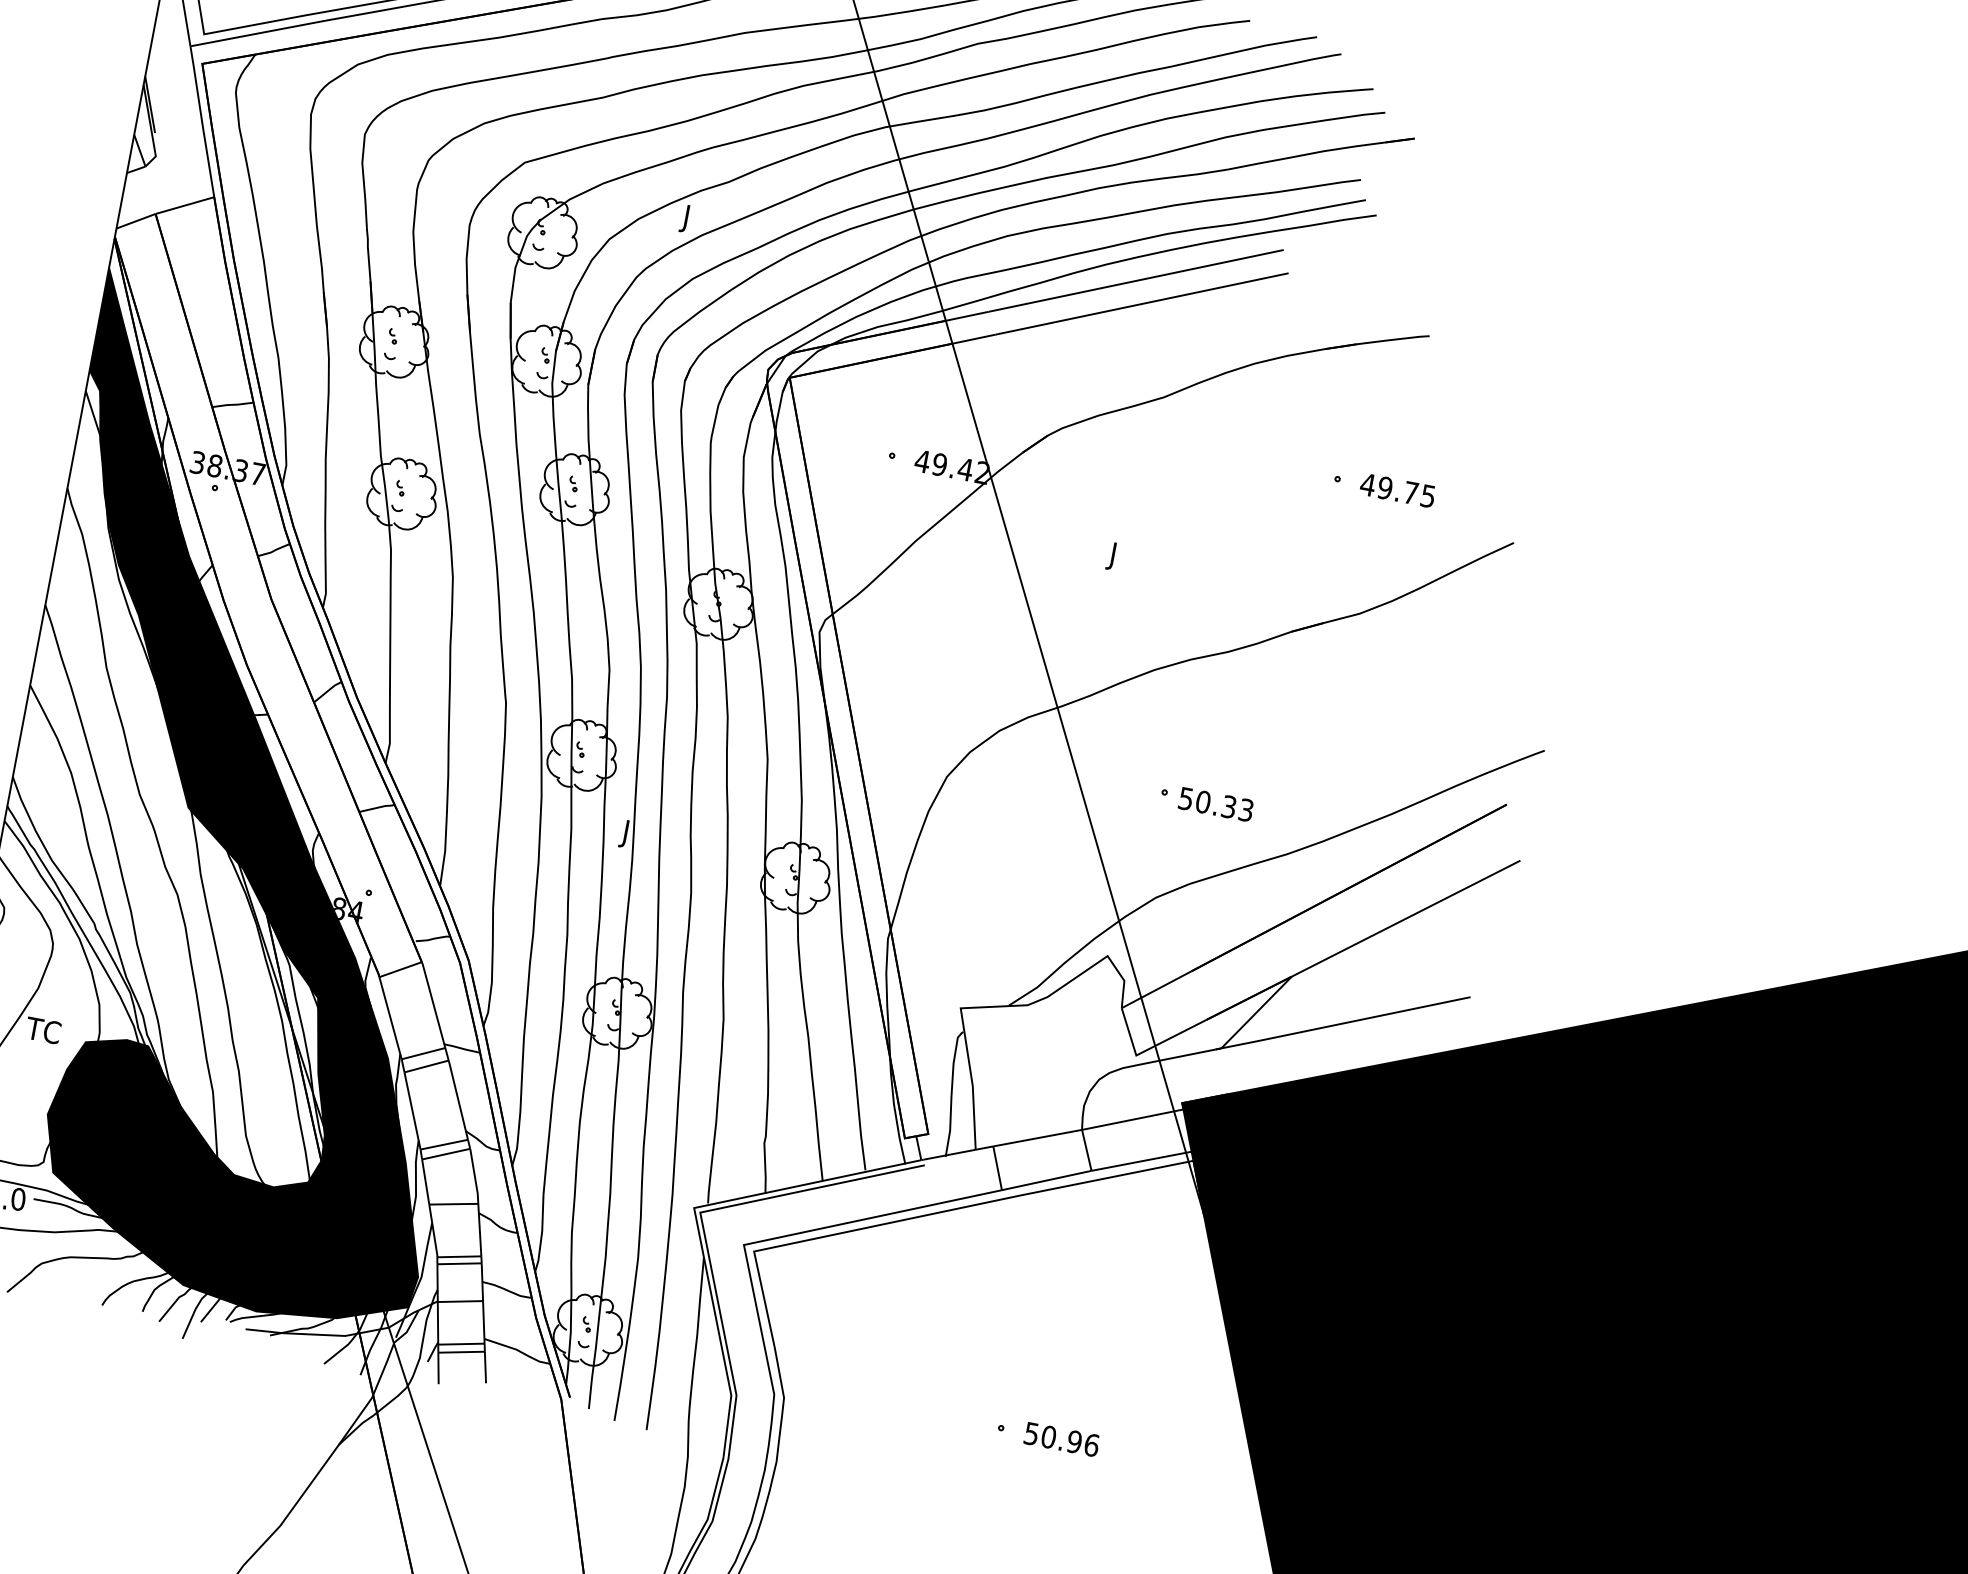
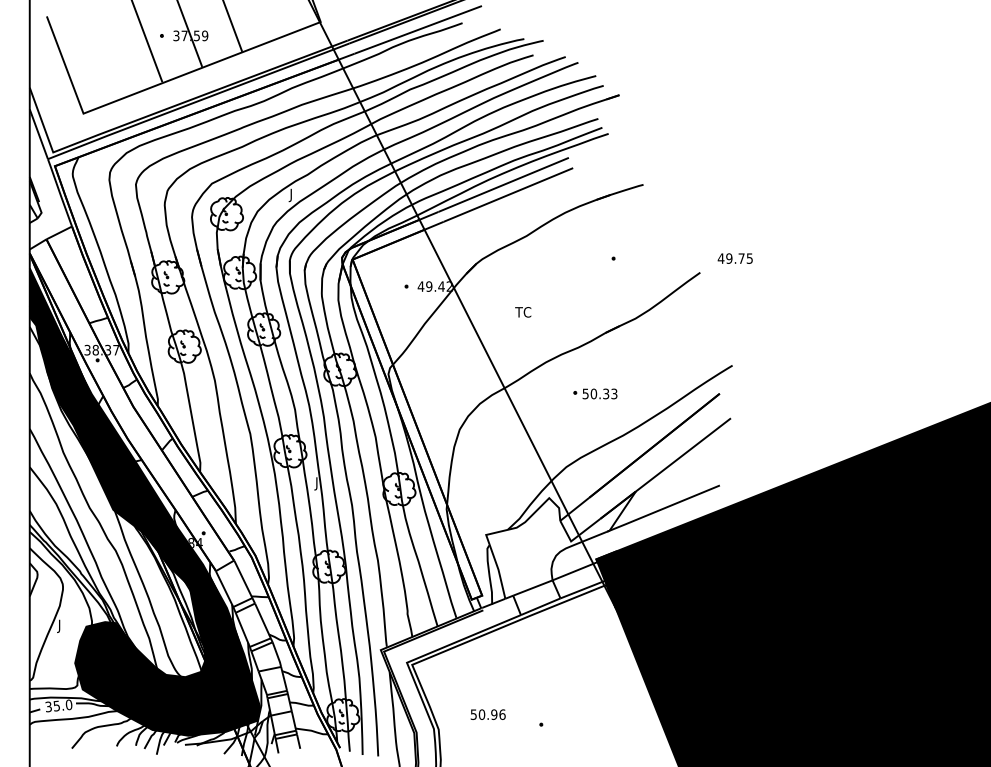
text: (1396, 489) -> (734, 258), moved
text: (1124, 558) -> (522, 313), J -> TC
part: (1206, 801) -> (595, 393), moved
text: (42, 1033) -> (65, 626), TC -> J
text: (1060, 1438) -> (487, 714), moved

